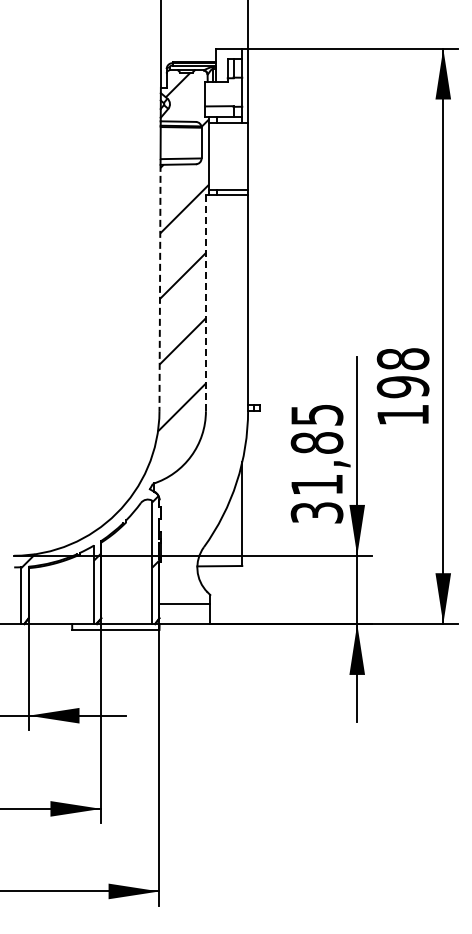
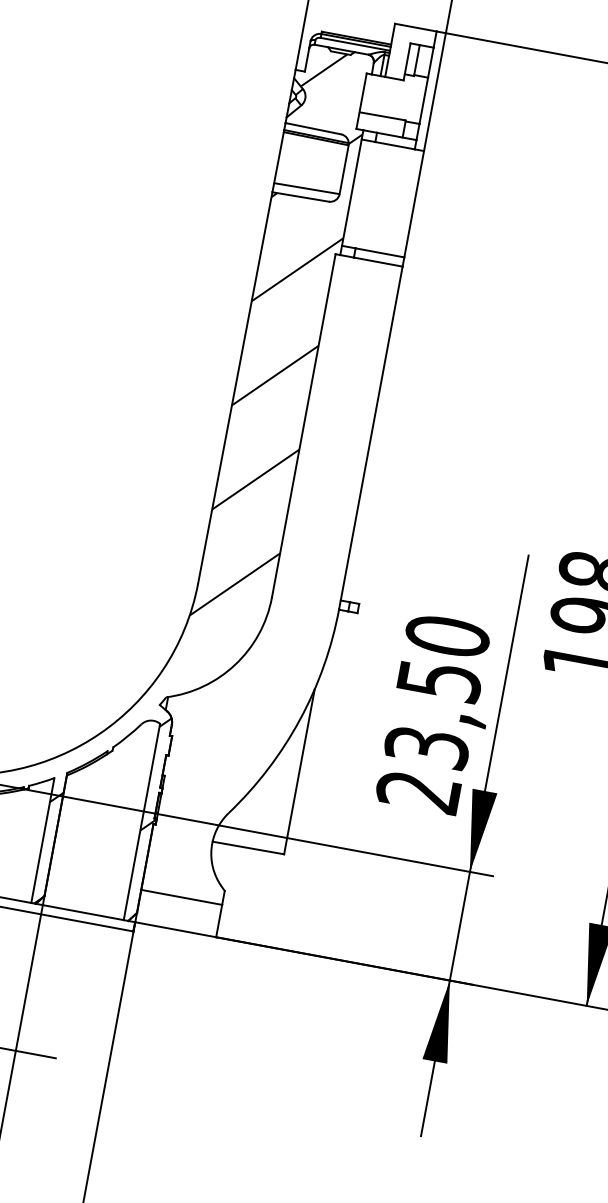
line: (160, 288) -> (235, 388), dashed -> solid
line: (205, 303) -> (303, 425), dashed -> solid
text: (316, 463) -> (432, 713), 31,85 -> 23,50

